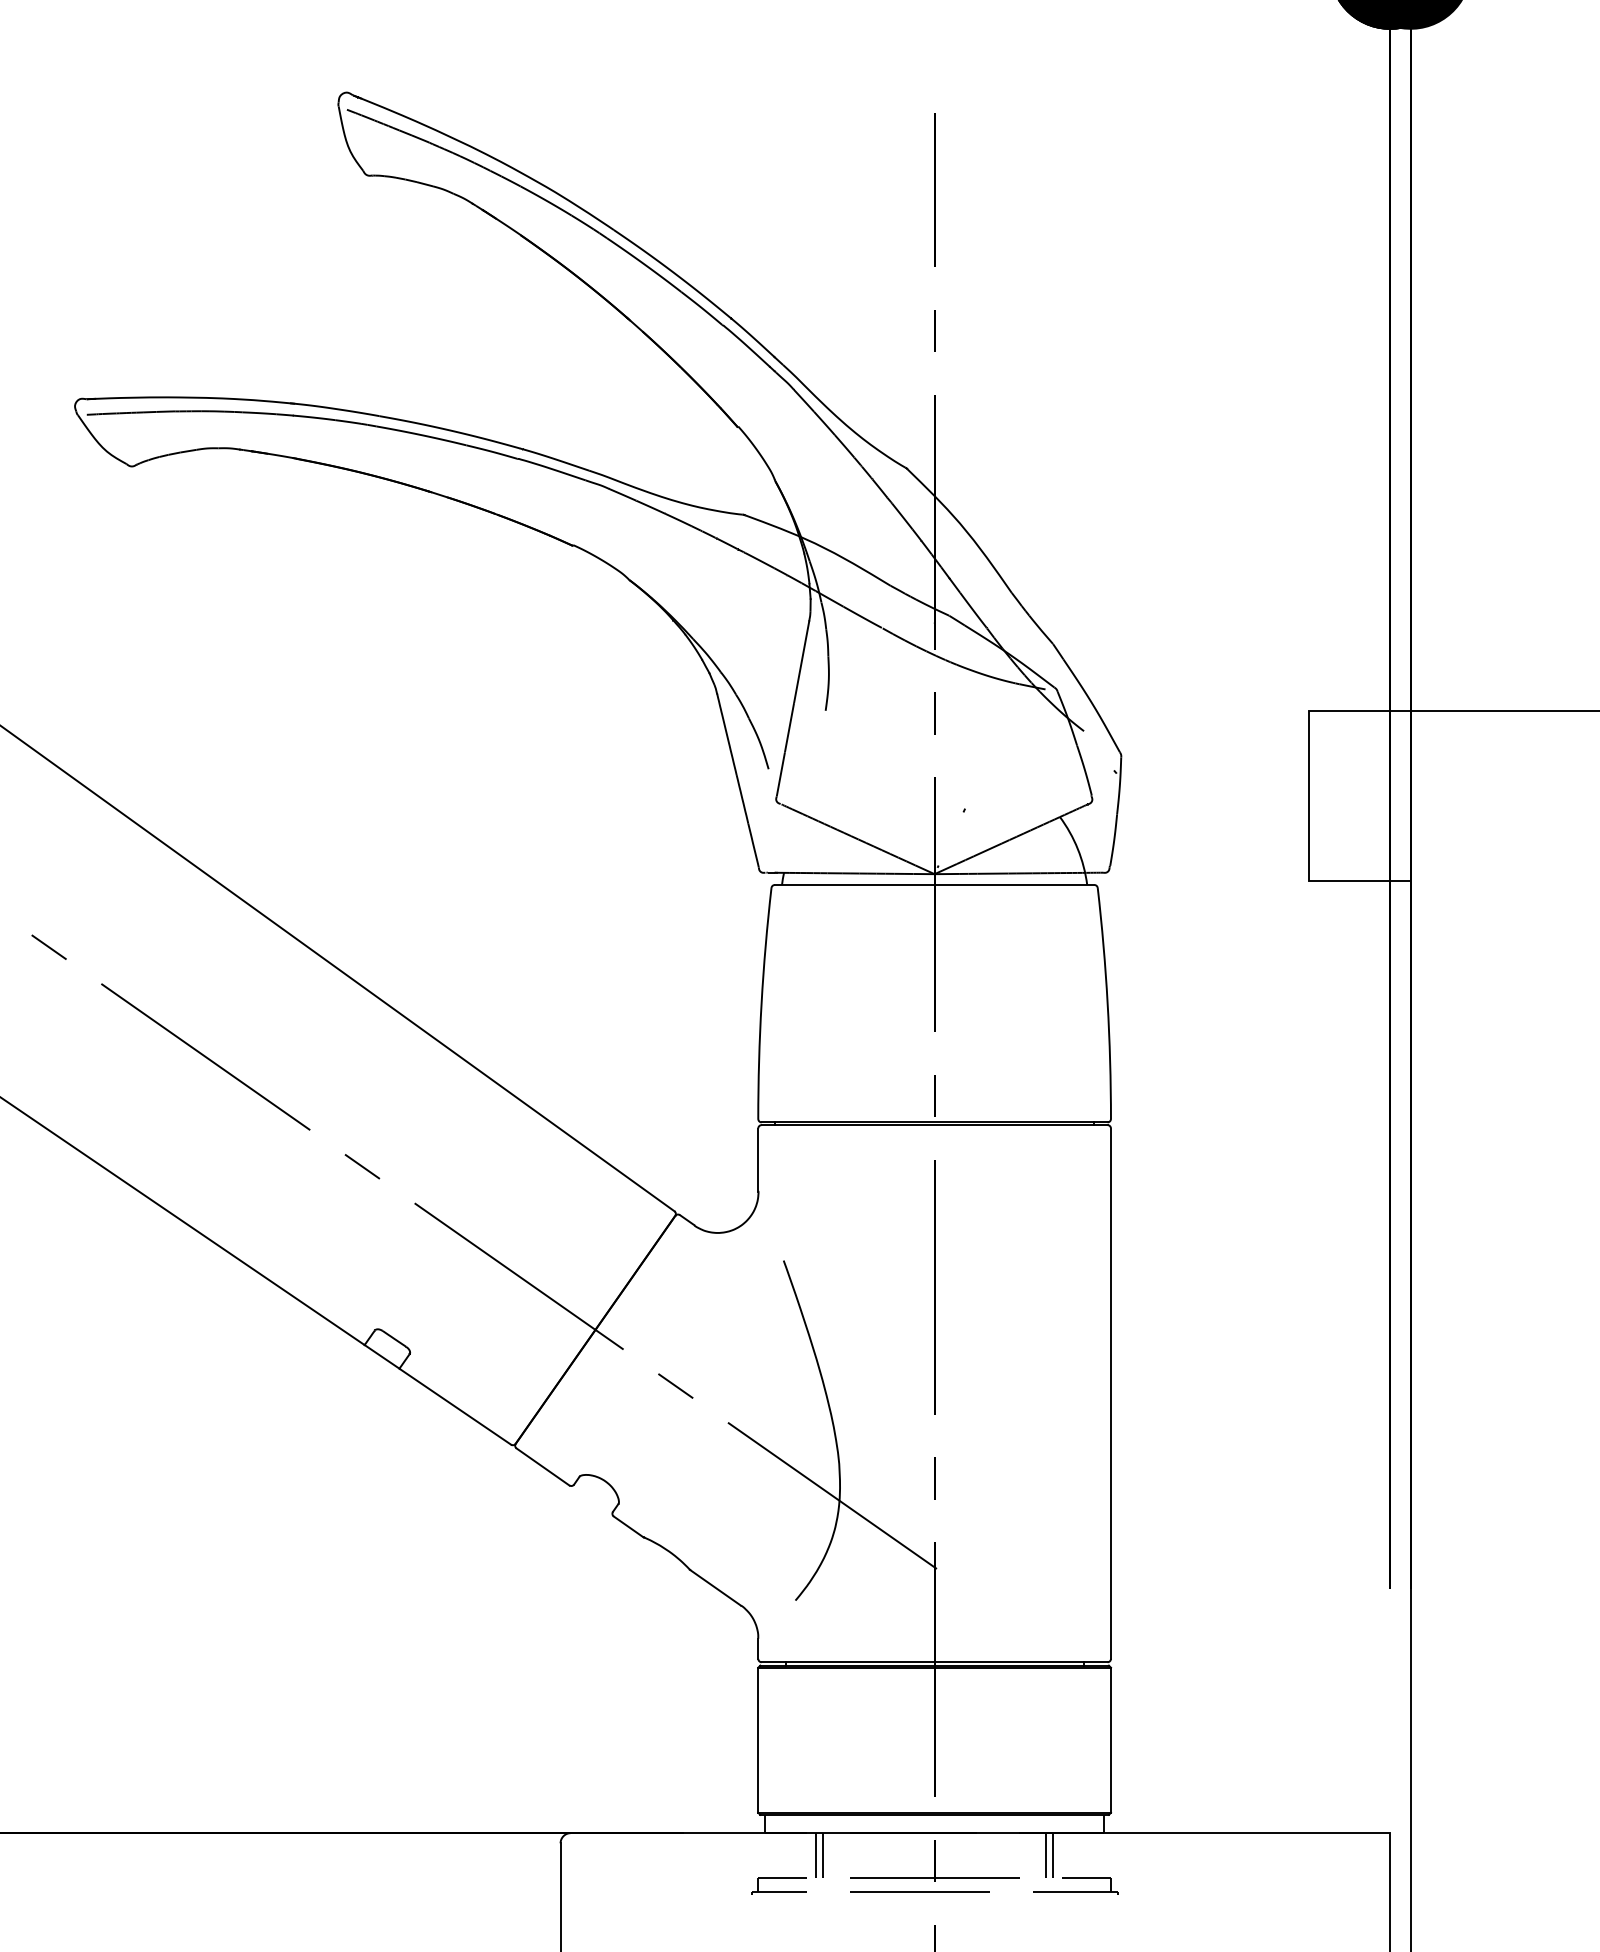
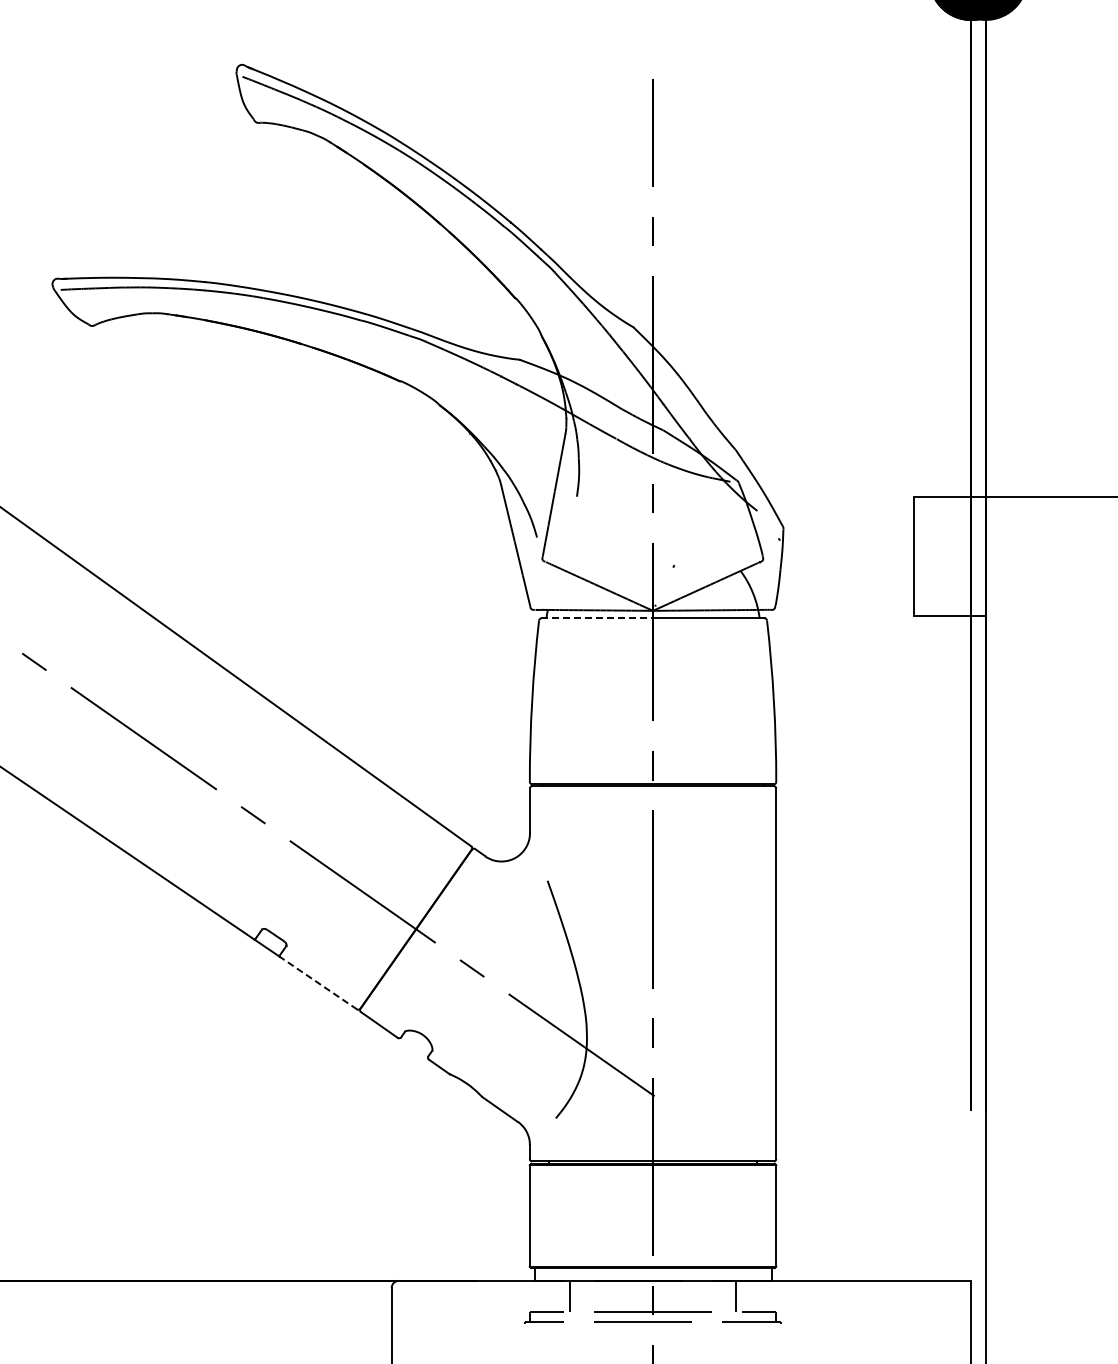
line: (855, 885) -> (597, 618), solid -> dashed
line: (454, 1406) -> (317, 982), solid -> dashed
line: (822, 1855) -> (574, 1296), removed
line: (1046, 1855) -> (731, 1296), removed

